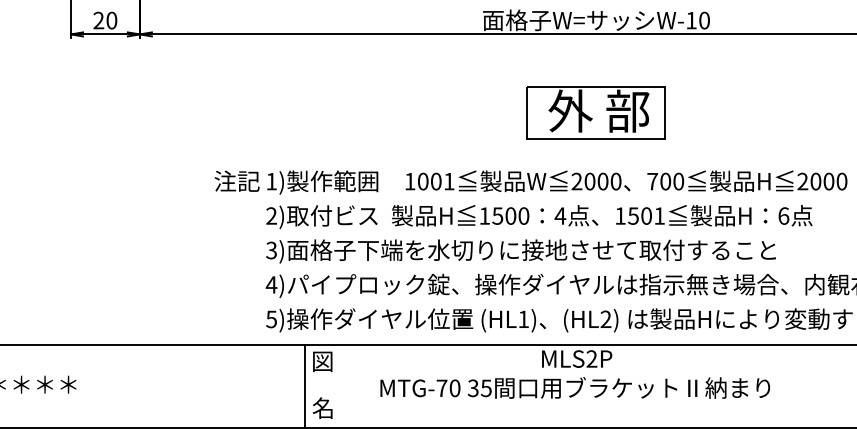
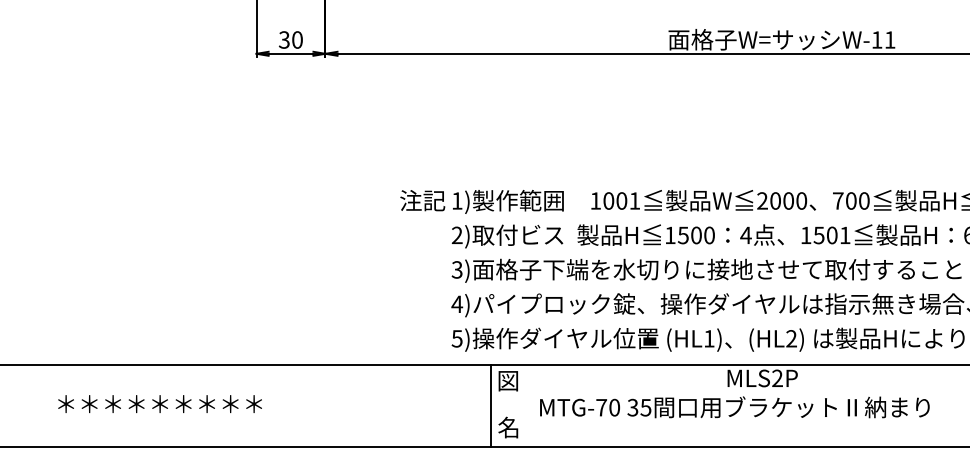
text: (97, 20) -> (283, 39), 20 -> 30
text: (704, 20) -> (890, 39), W-10 -> W-11
part: (595, 113) -> (781, 132), removed
text: (574, 388) -> (734, 407), moved

